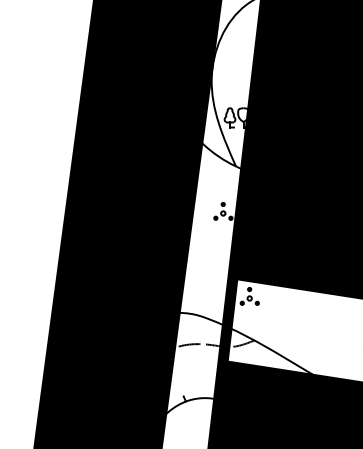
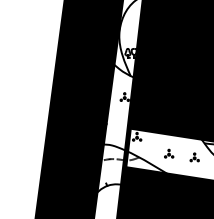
part: (319, 332) -> (169, 153), added

